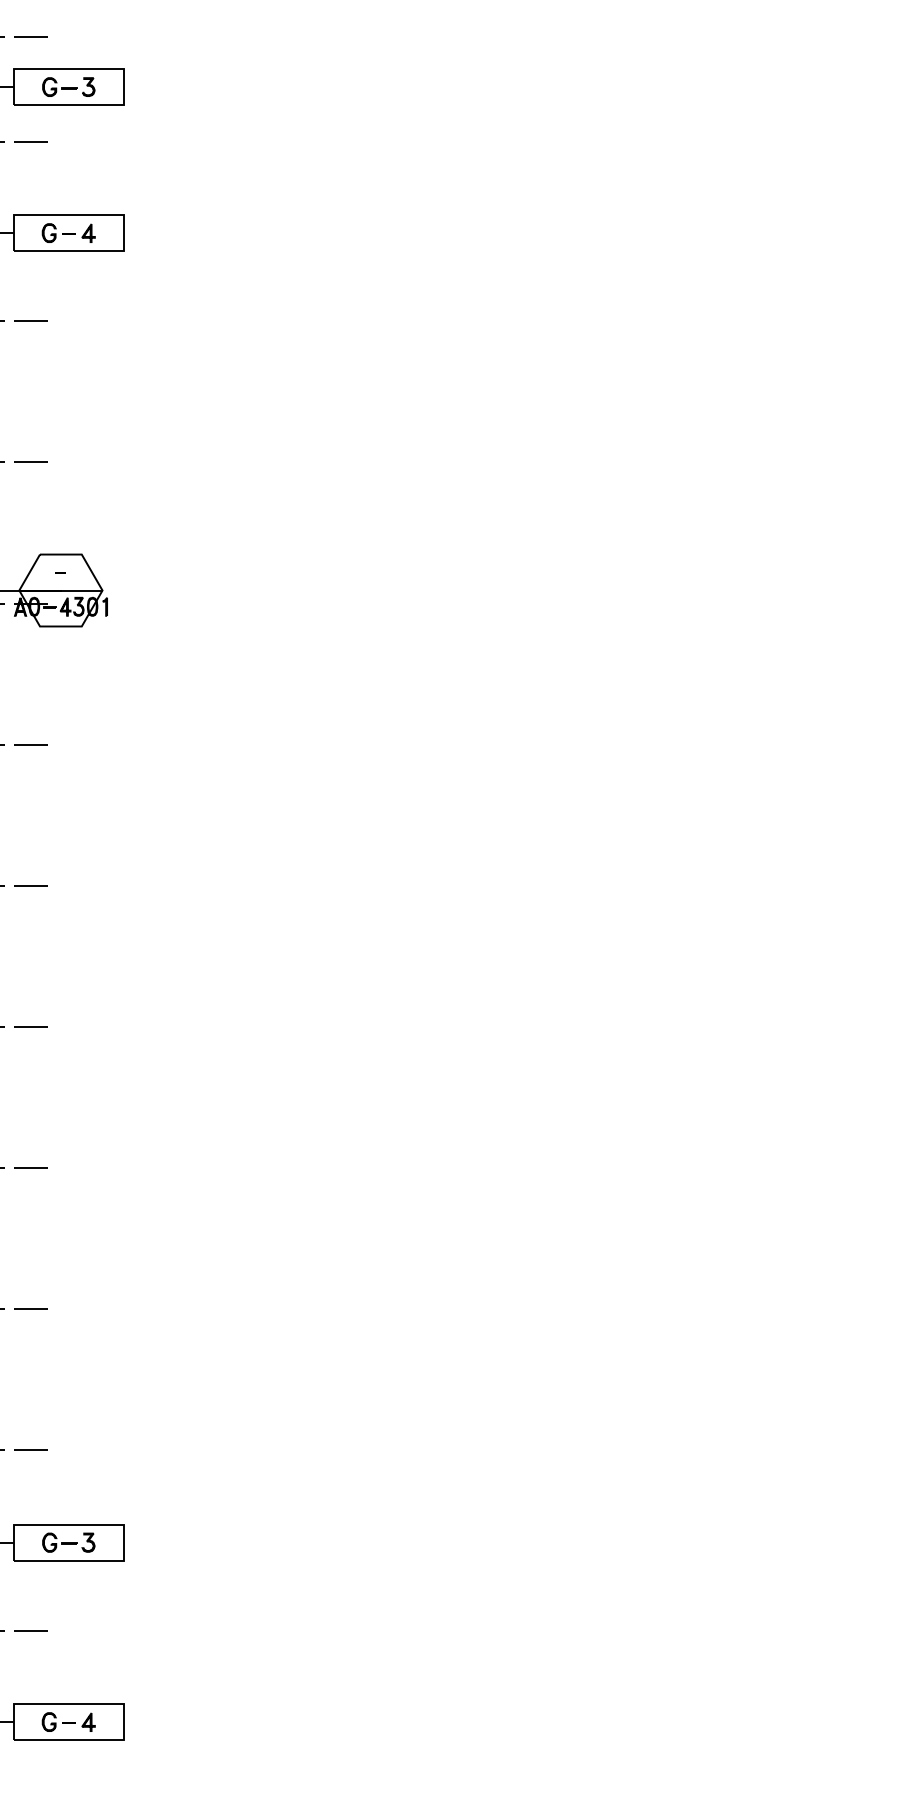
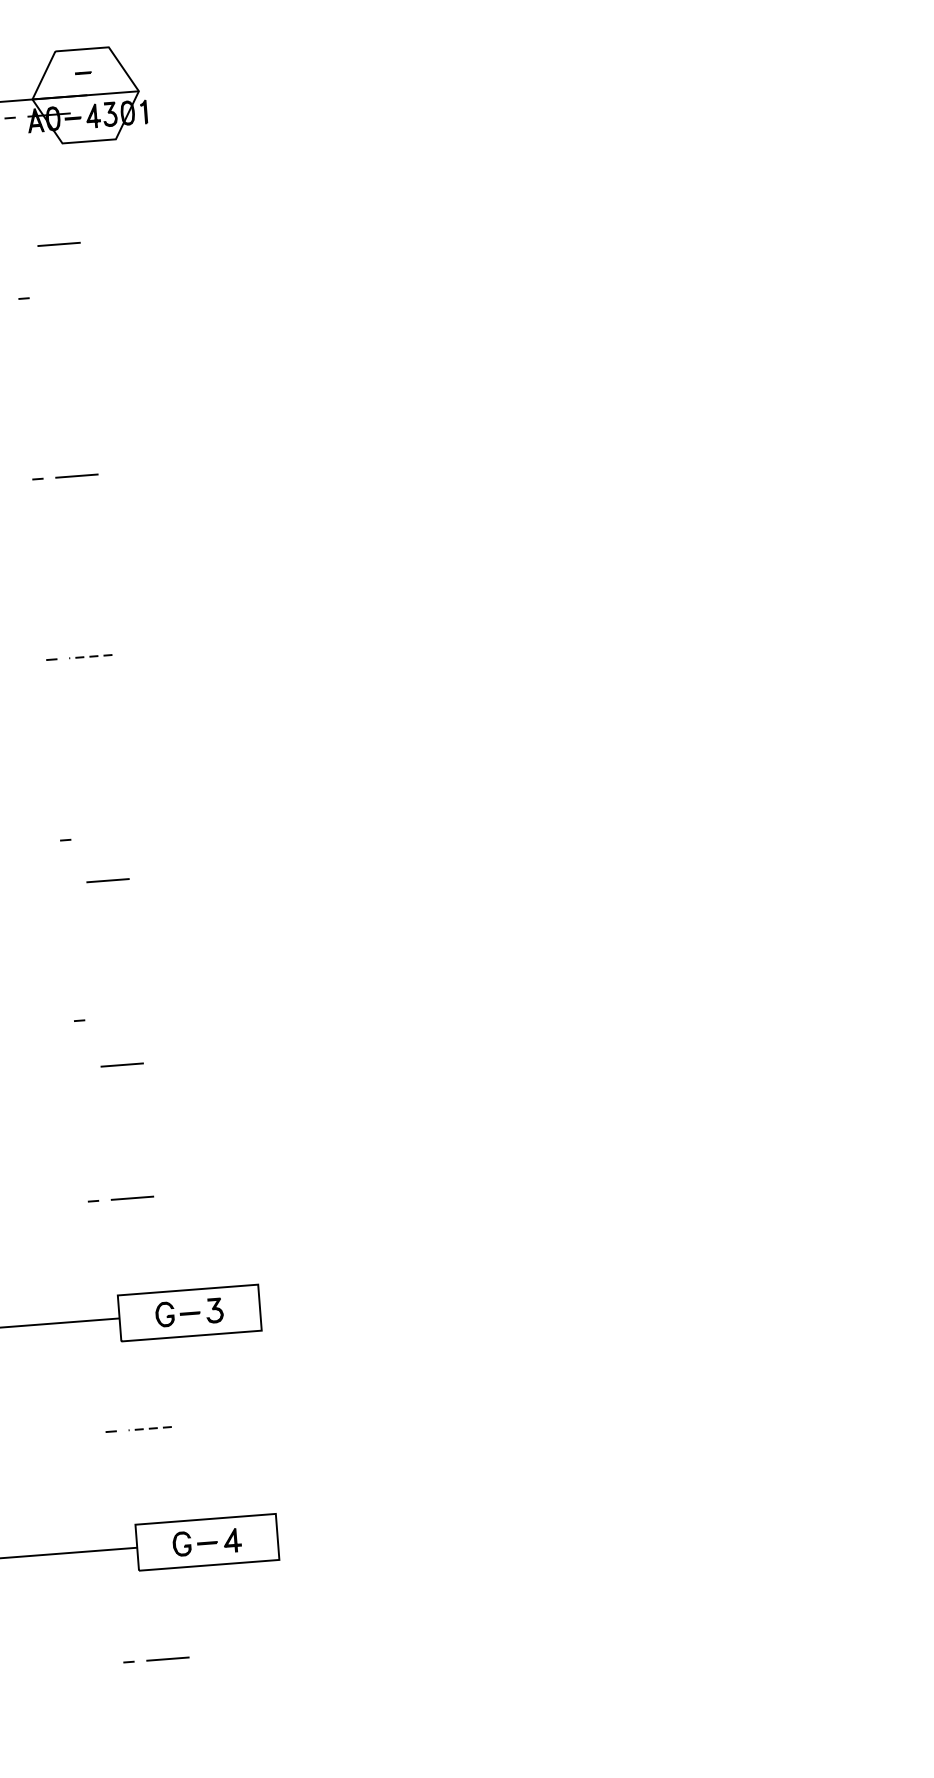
line: (30, 744) -> (57, 244), moved
line: (31, 1027) -> (91, 657), solid -> dashed
line: (30, 1167) -> (106, 879), moved
line: (30, 1308) -> (121, 1064), moved
line: (31, 1630) -> (150, 1428), solid -> dashed

